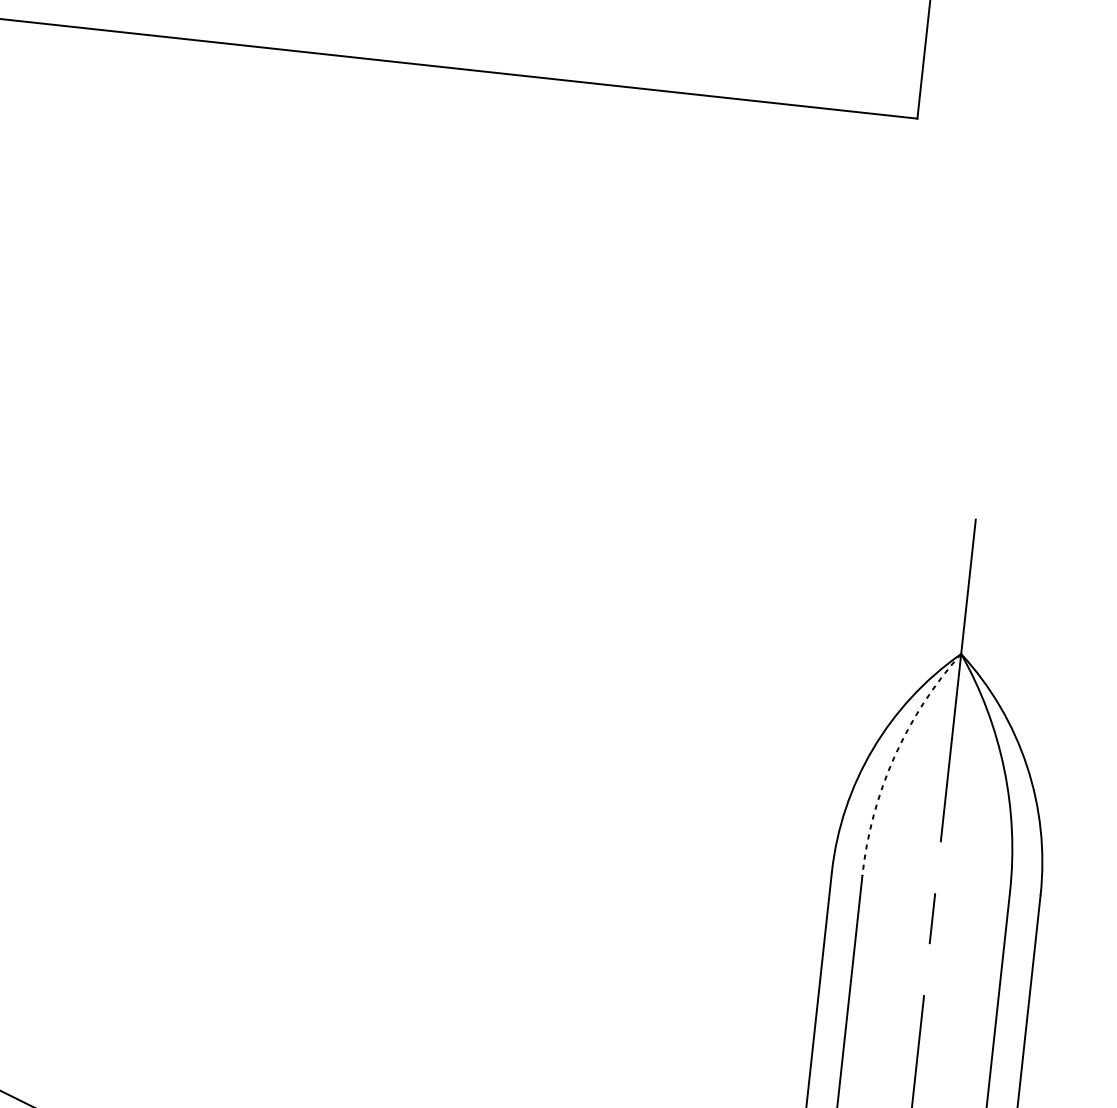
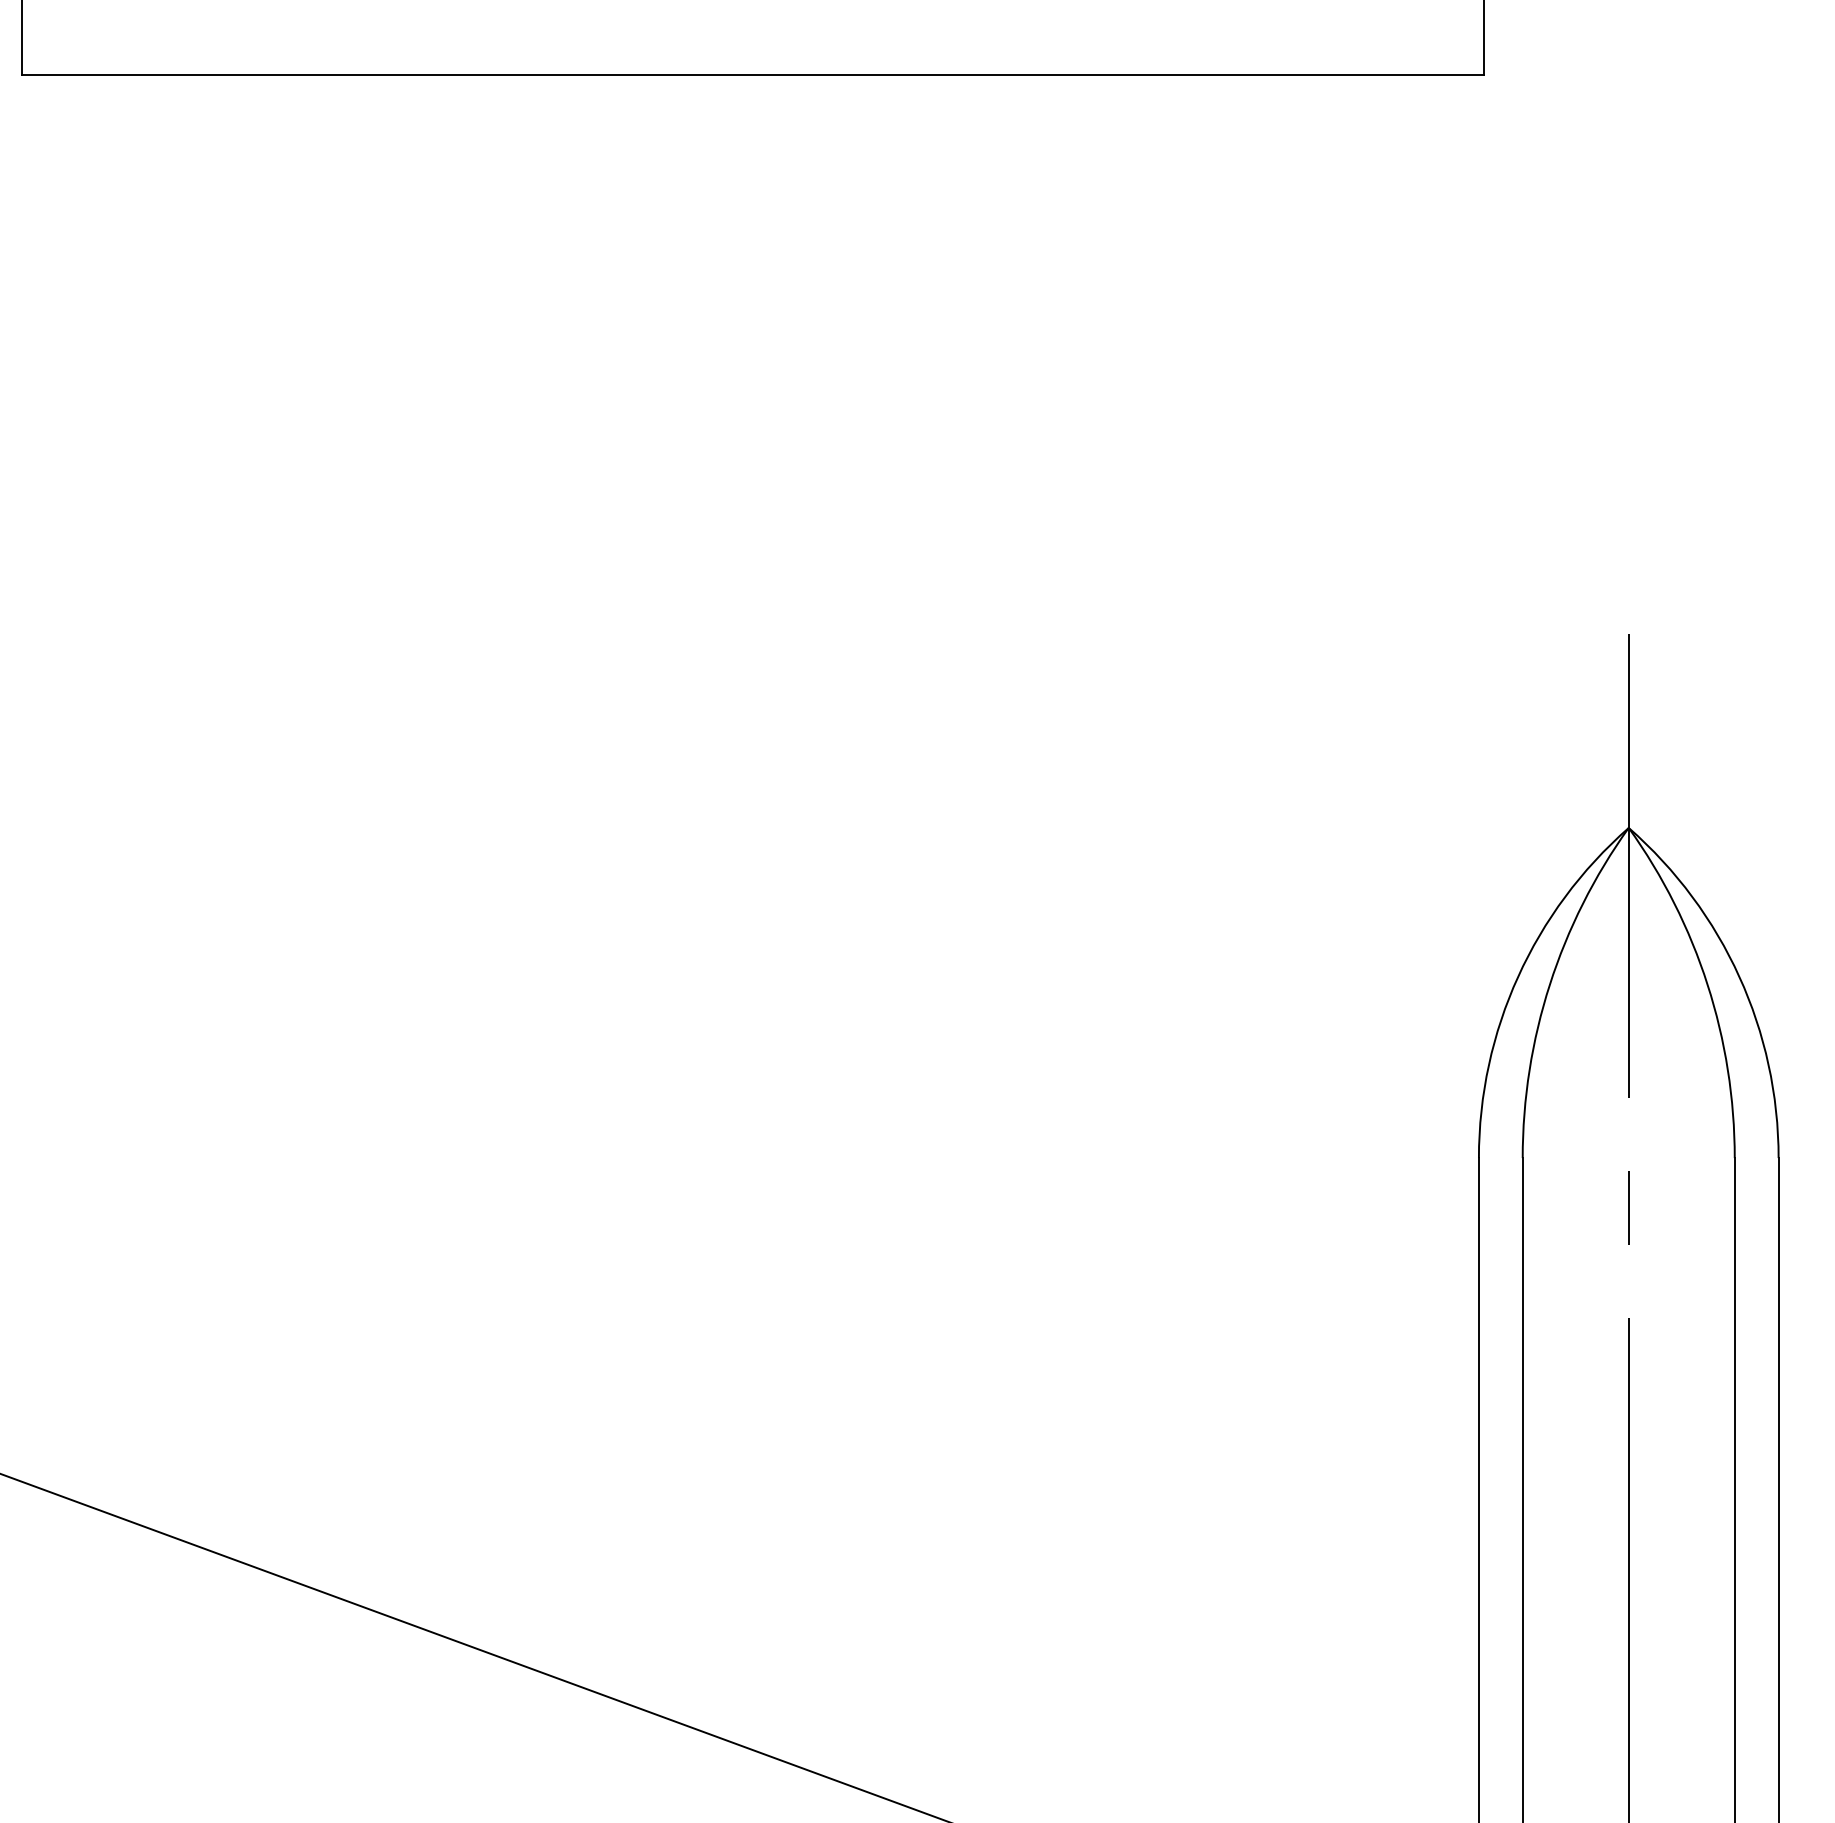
arc: (894, 757) -> (1549, 984), dashed -> solid

